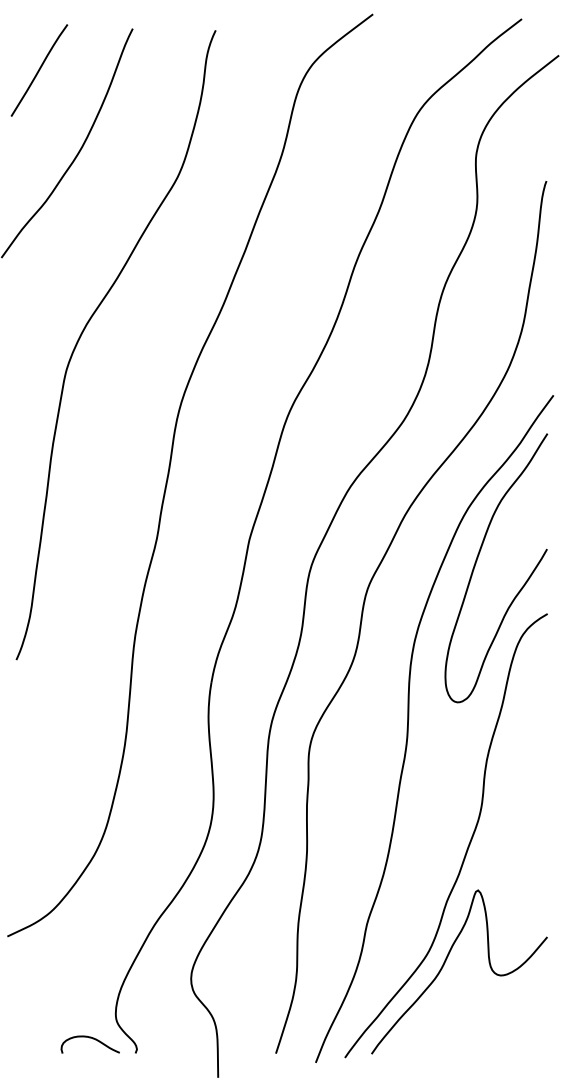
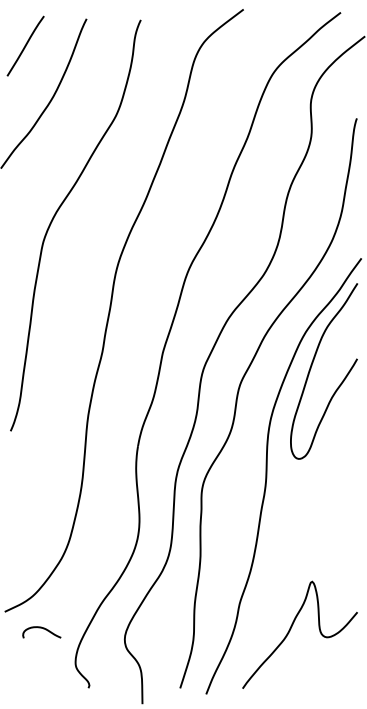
curve: (467, 844) -> (305, 551), removed
curve: (92, 1040) -> (43, 629), moved

